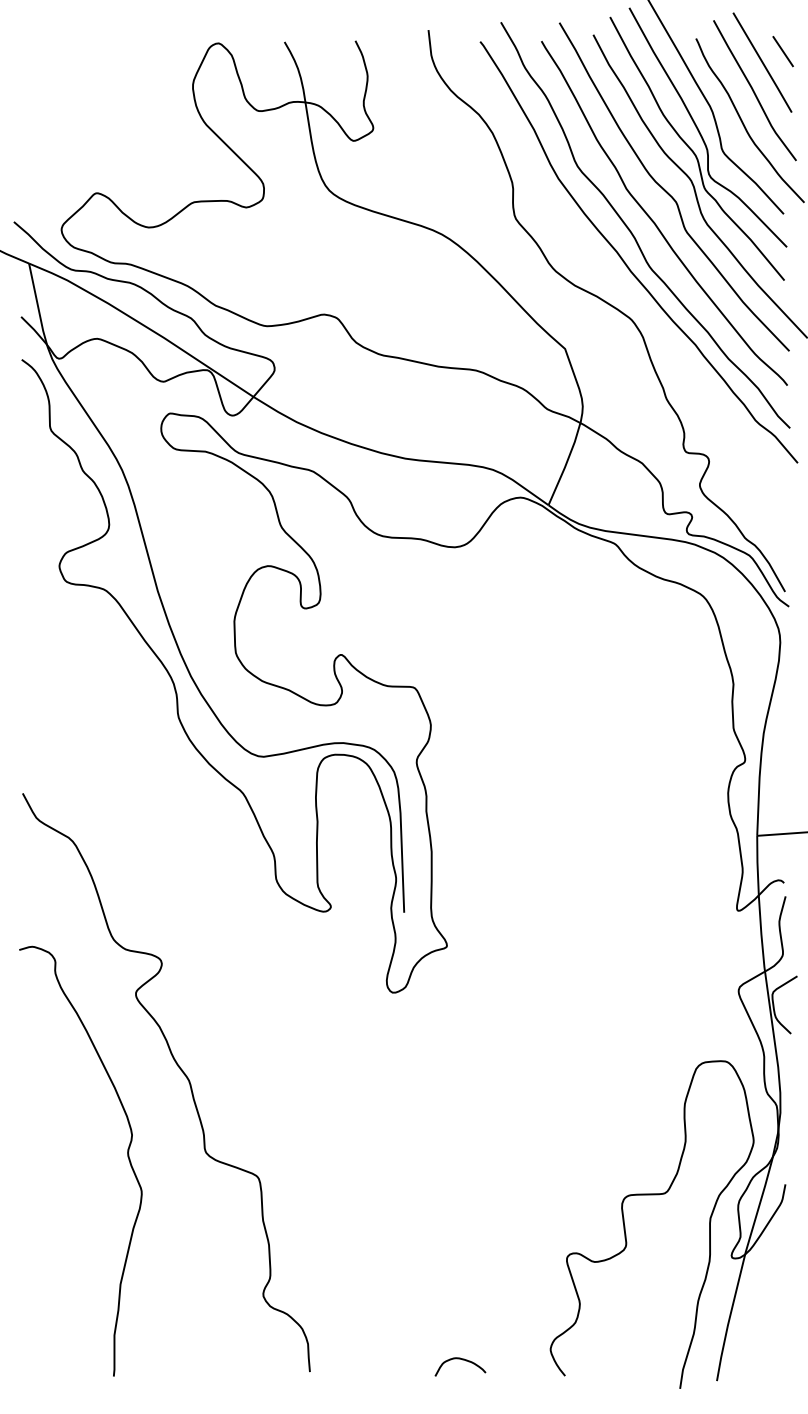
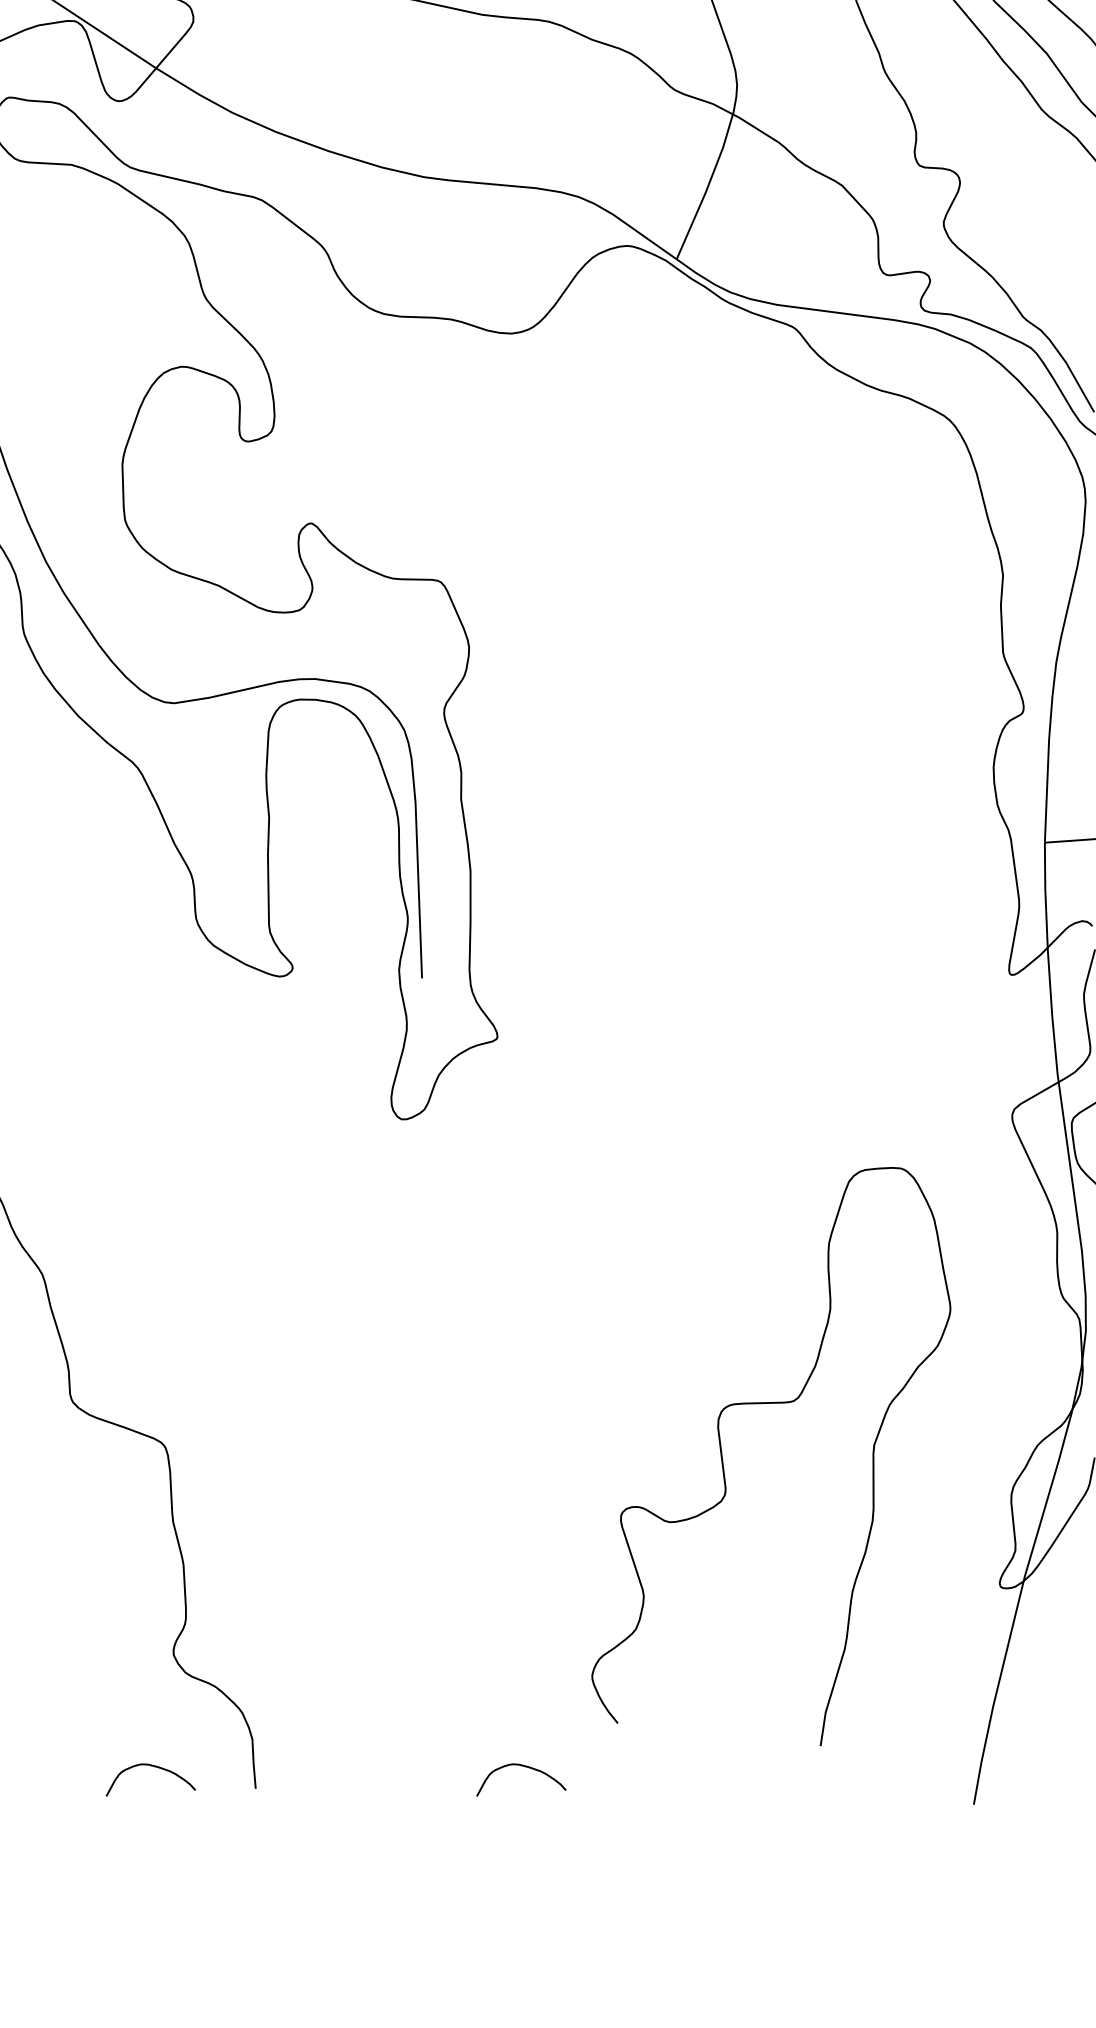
curve: (625, 1225) -> (724, 1457), moved
curve: (252, 1360) -> (154, 1768), added

